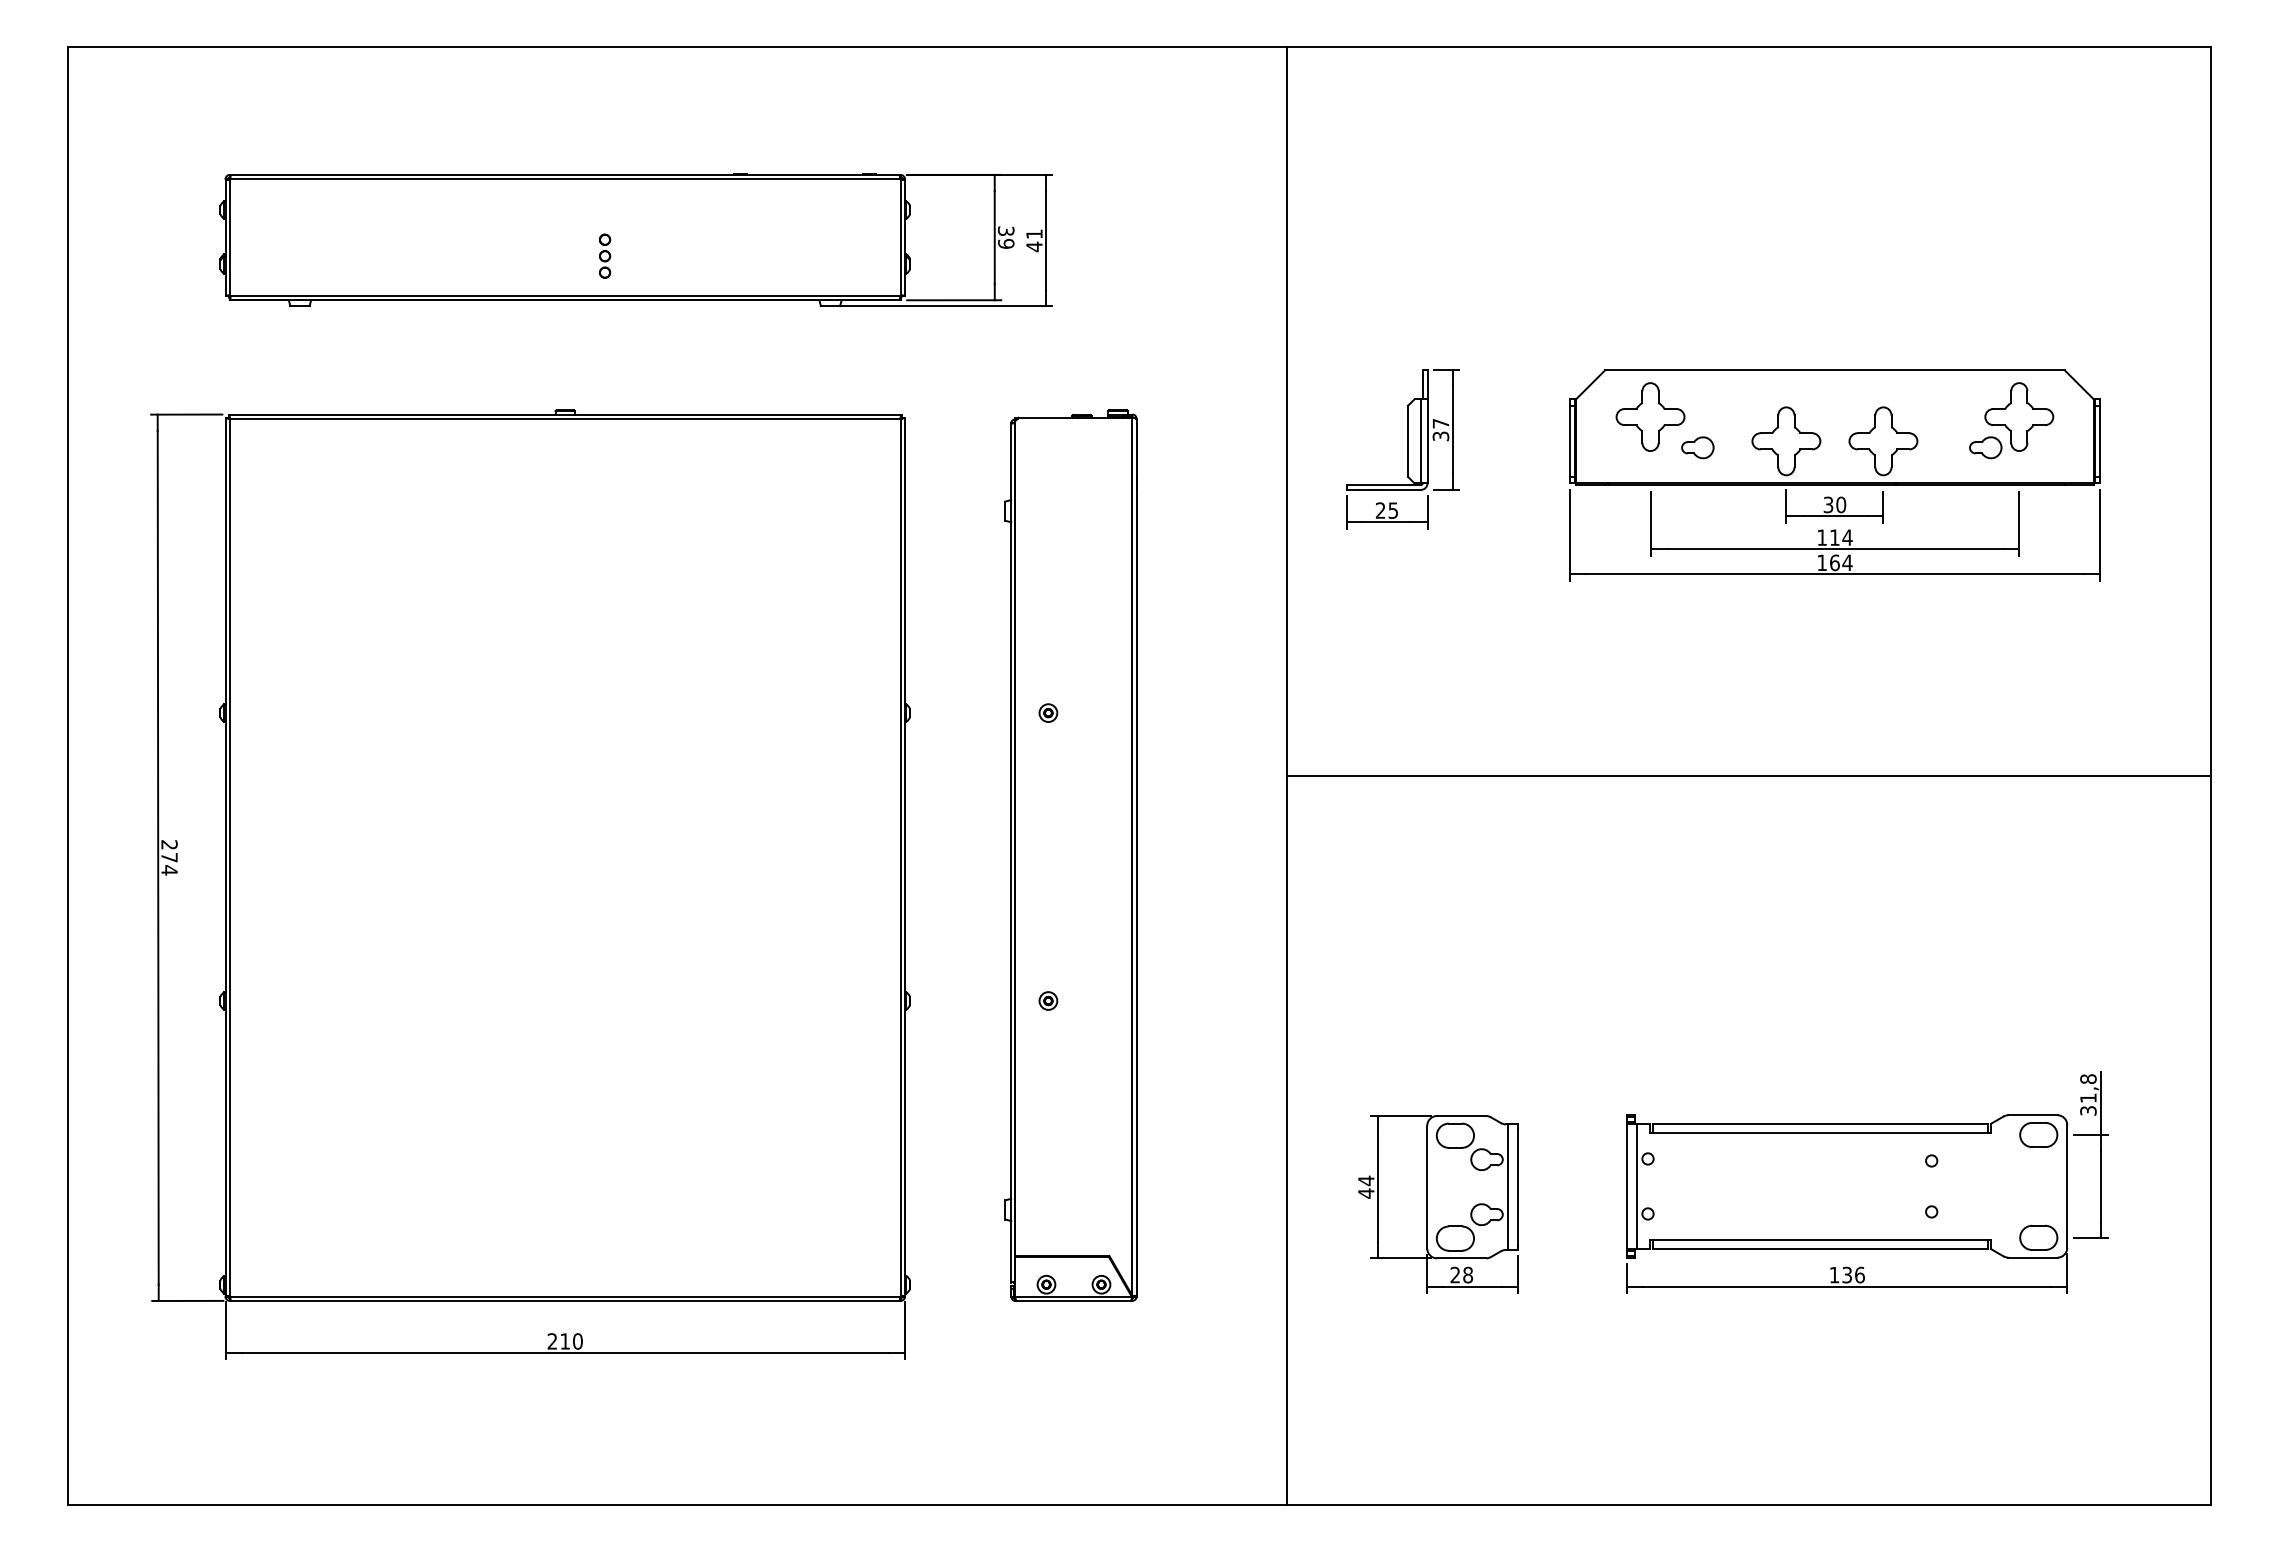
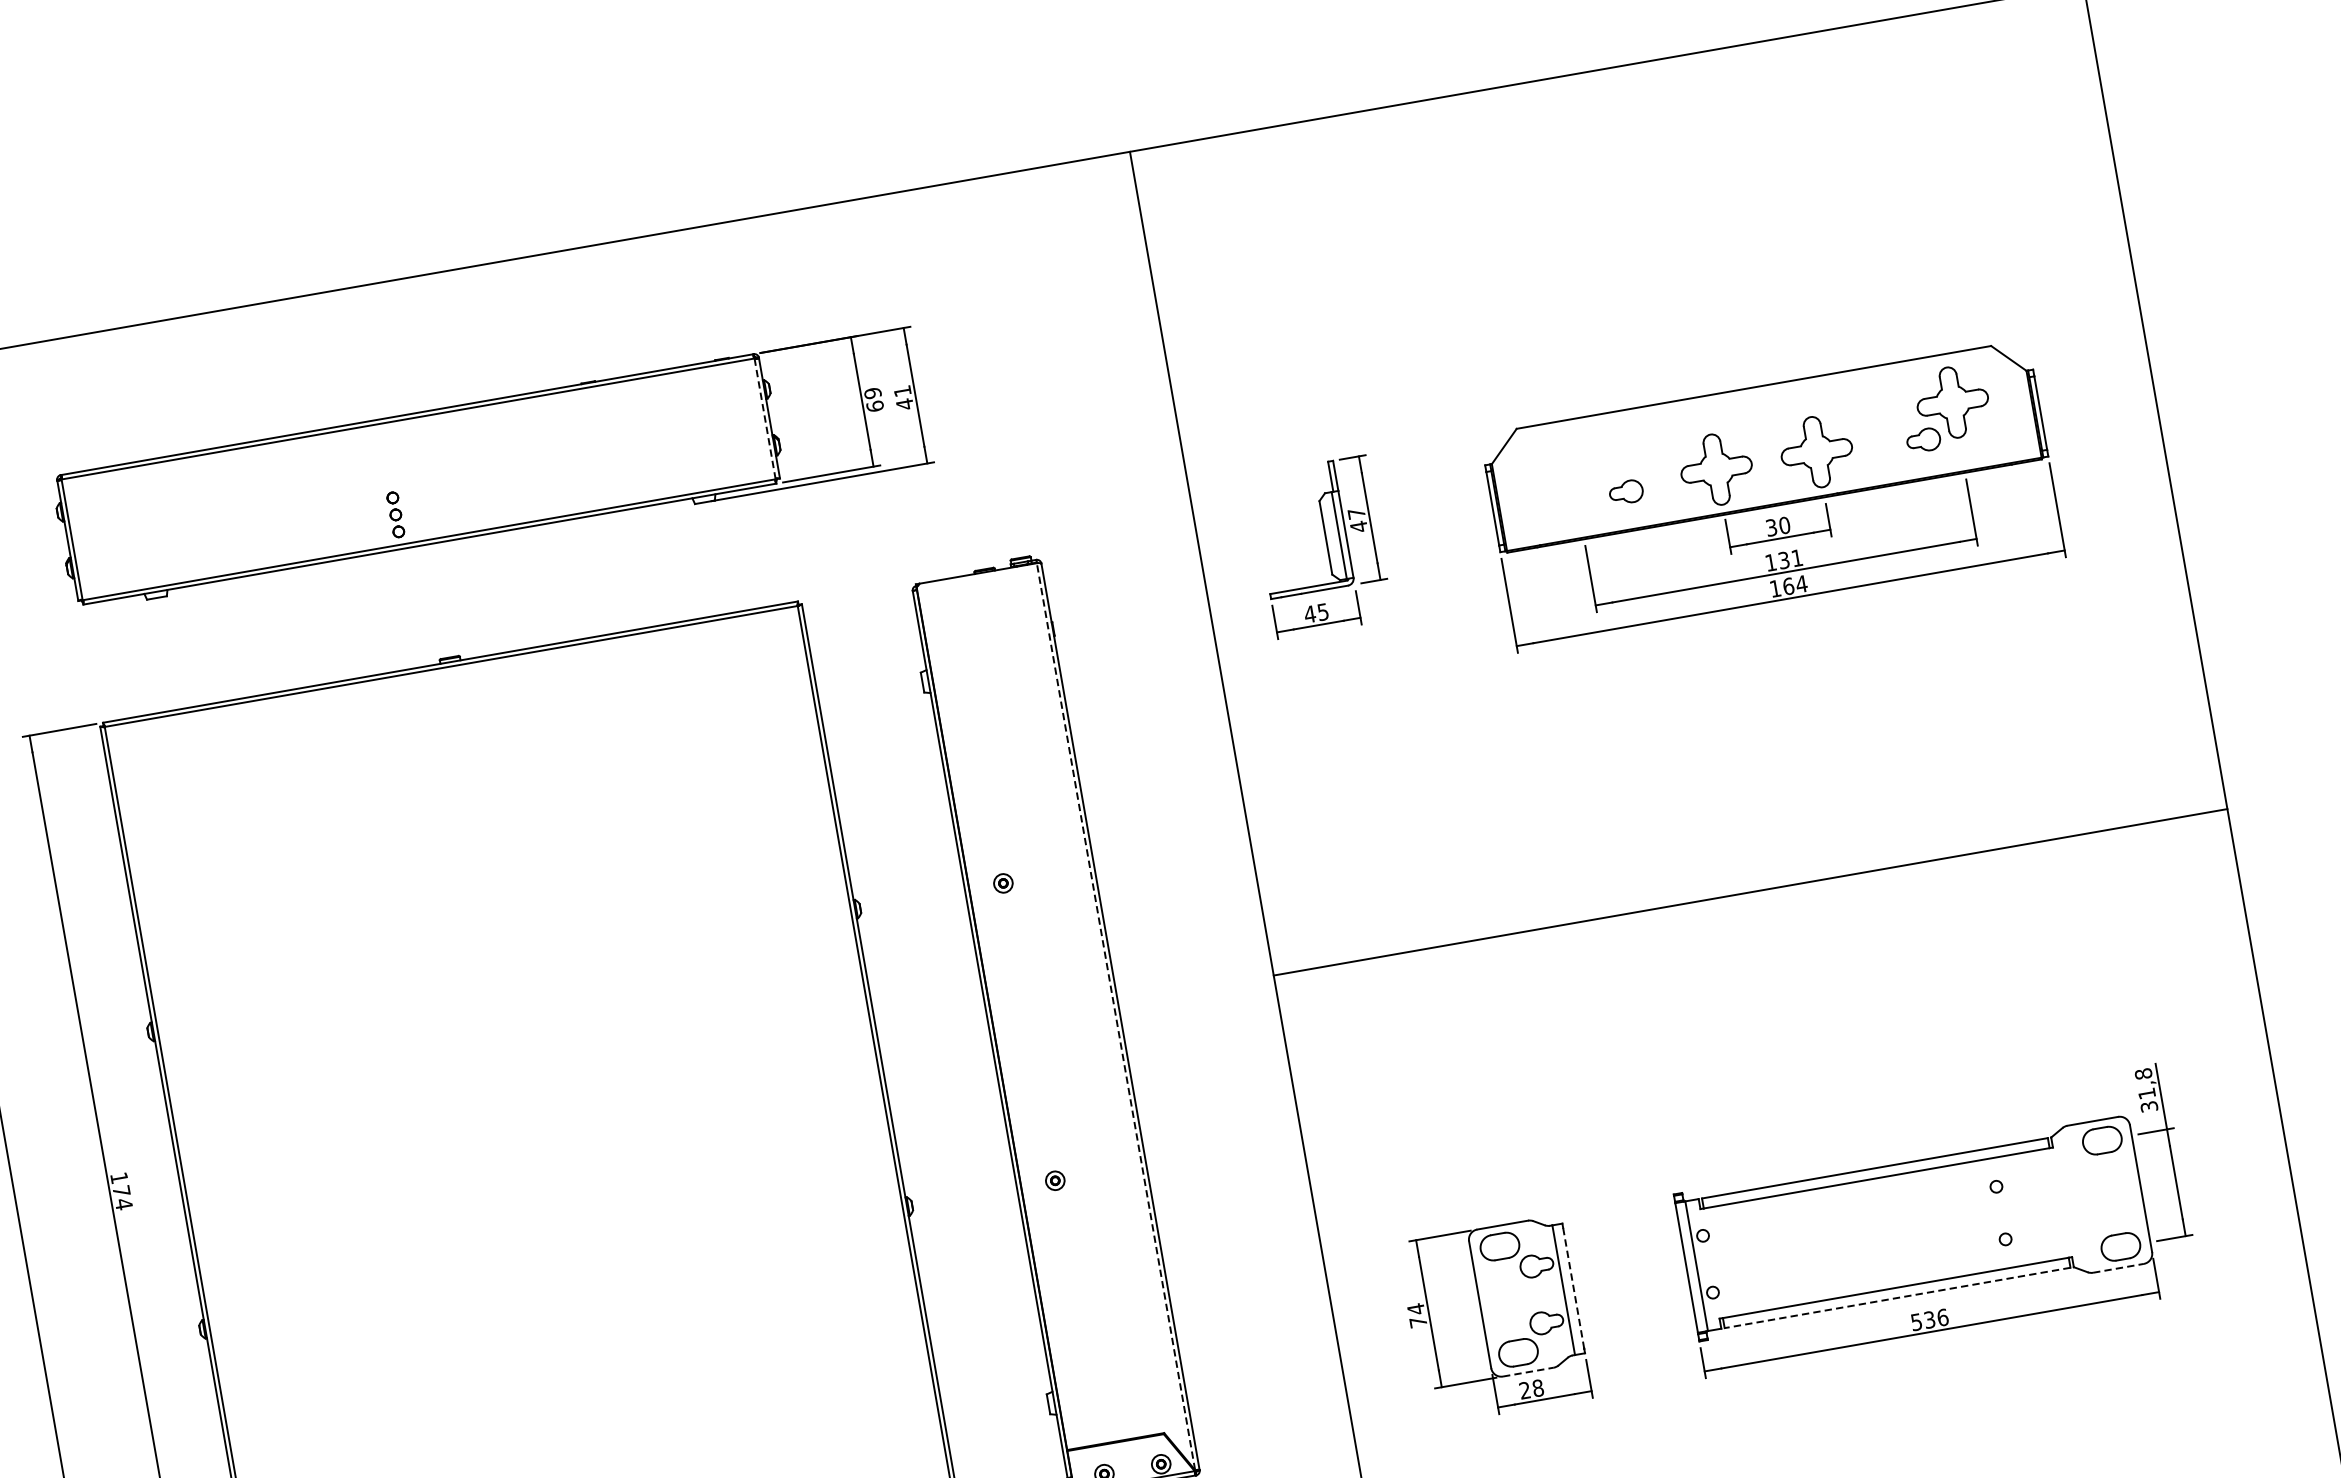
text: (1005, 231) -> (872, 393), 39 -> 69
line: (900, 238) -> (765, 419), solid -> dashed
part: (604, 255) -> (395, 514), moved
part: (1650, 416) -> (1571, 468), removed
text: (1440, 436) -> (1358, 527), 37 -> 47
text: (1380, 510) -> (1309, 614), 25 -> 45
text: (1841, 537) -> (1790, 559), 114 -> 131
line: (1748, 775) -> (1749, 891), moved
text: (169, 844) -> (119, 1177), 274 -> 174
line: (1132, 856) -> (1116, 1016), solid -> dashed
line: (1517, 1187) -> (1573, 1288), solid -> dashed
text: (1366, 1193) -> (1418, 1322), 44 -> 74
line: (1820, 1249) -> (1897, 1298), solid -> dashed
line: (2032, 1257) -> (2117, 1268), solid -> dashed
line: (1461, 1258) -> (1528, 1372), solid -> dashed
text: (1834, 1275) -> (1916, 1322), 136 -> 536

